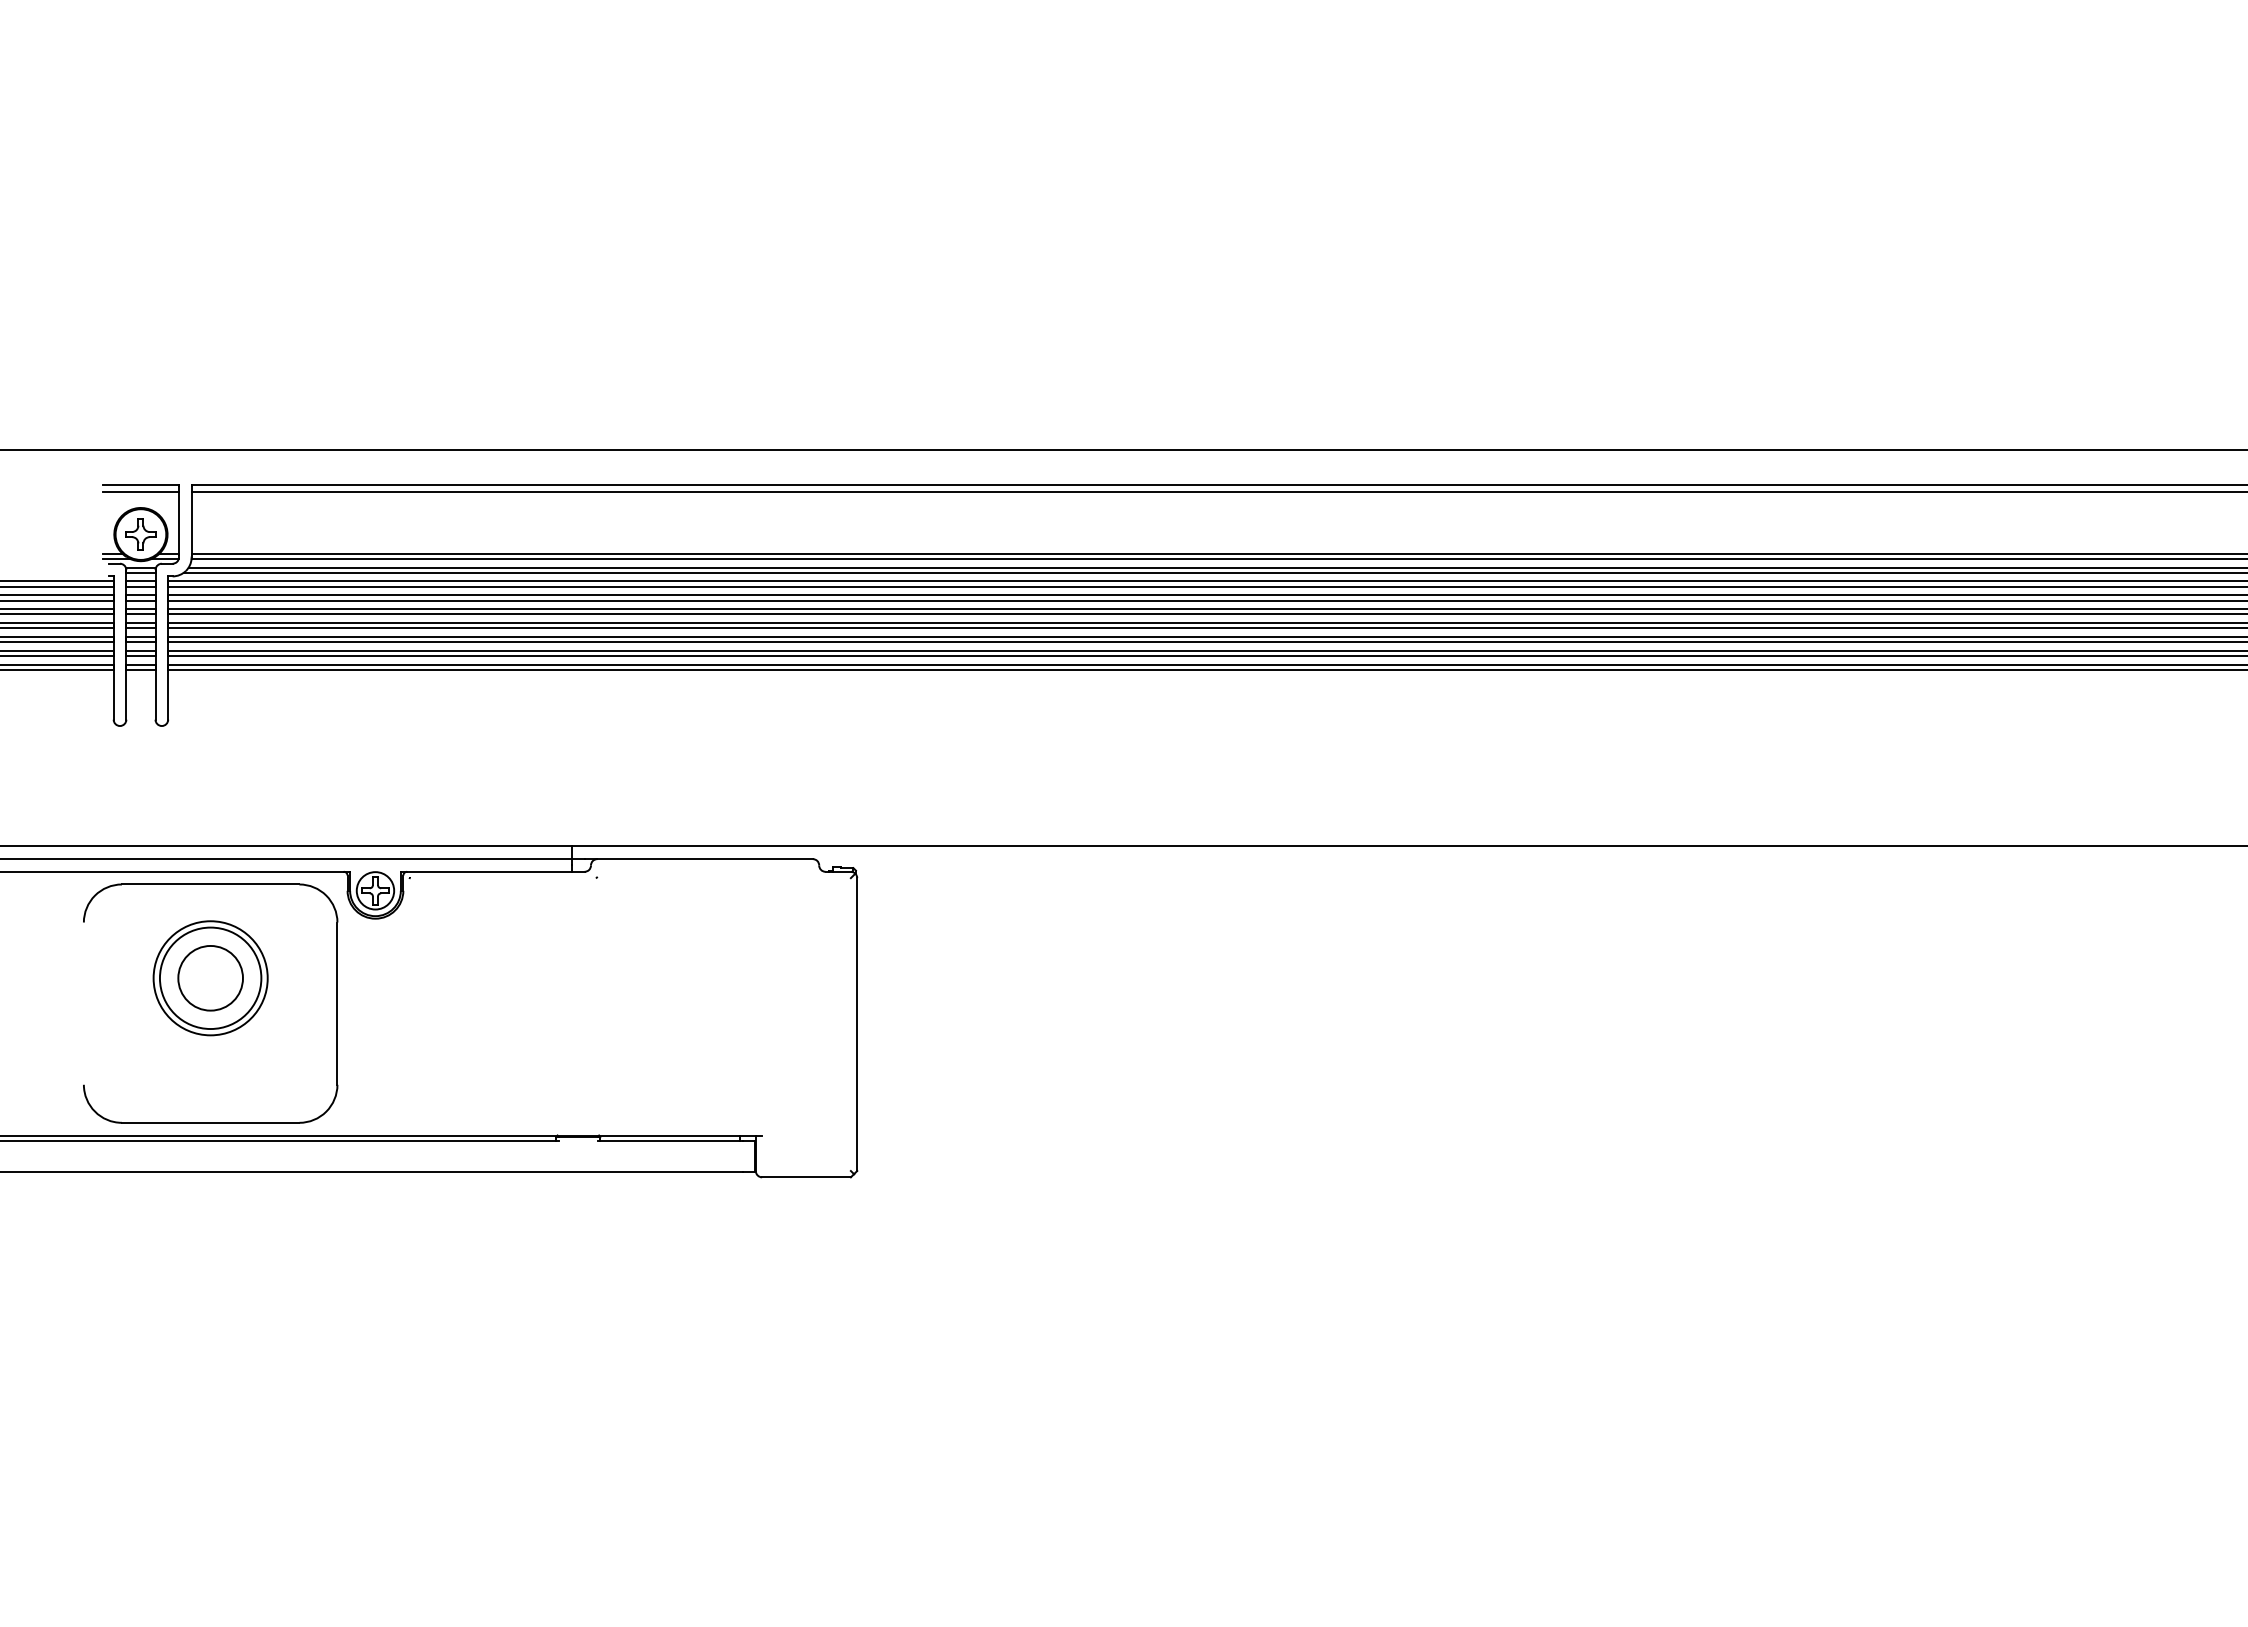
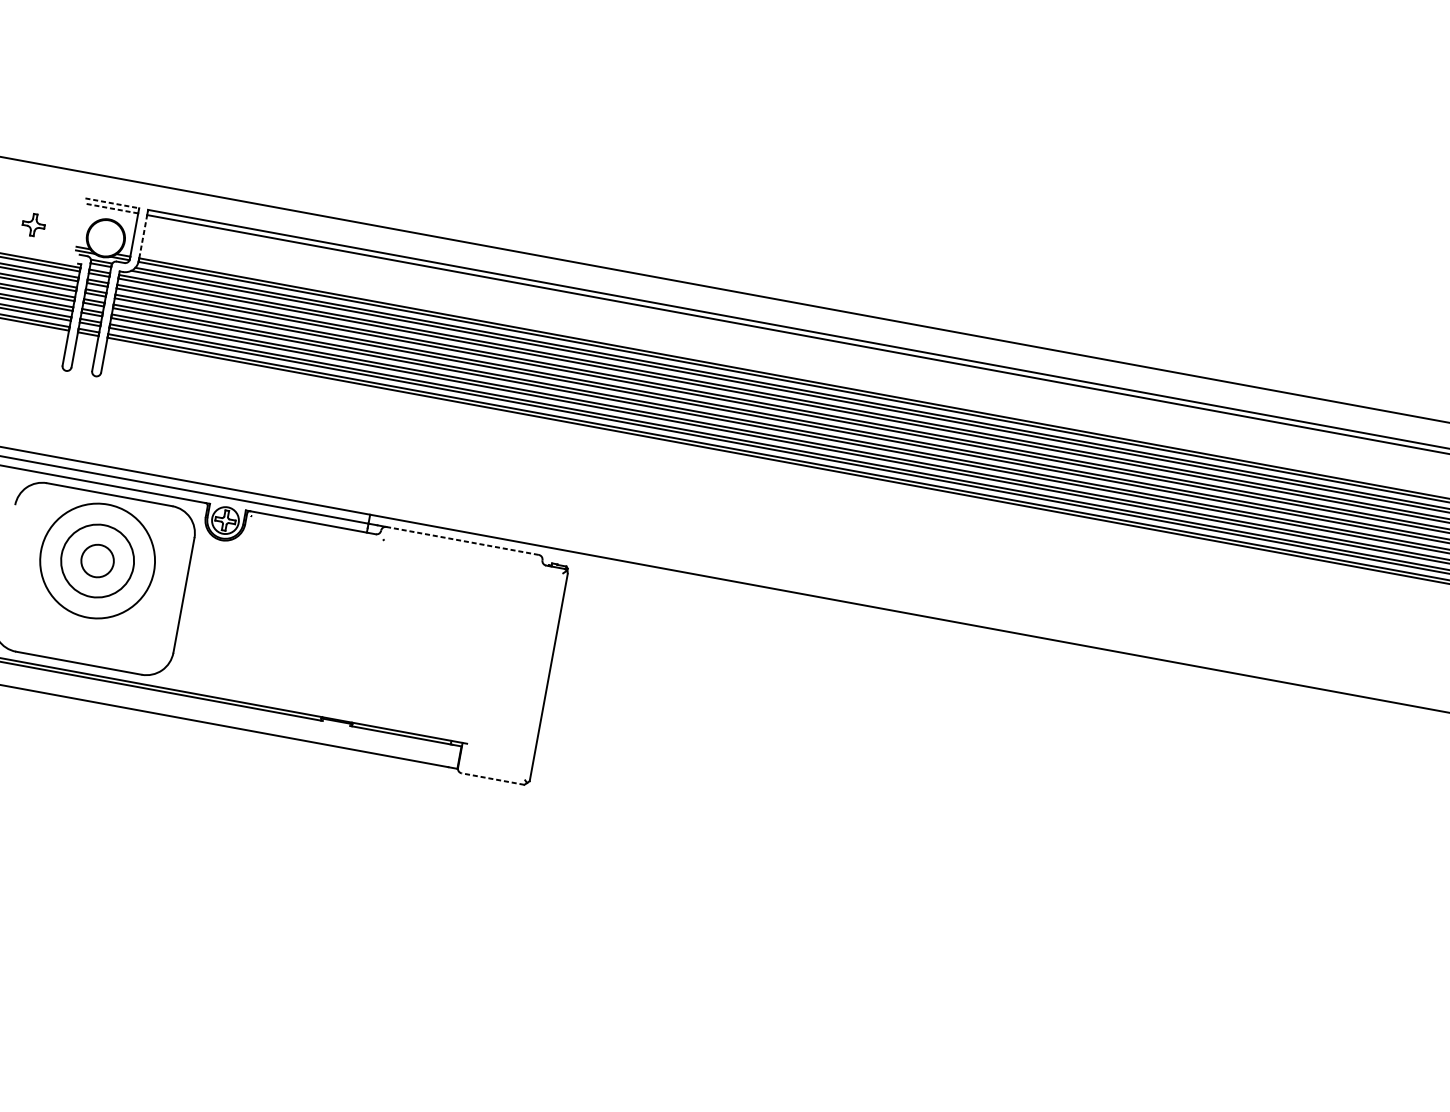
line: (141, 485) -> (112, 203), solid -> dashed
line: (140, 492) -> (111, 208), solid -> dashed
line: (191, 523) -> (143, 237), solid -> dashed
part: (140, 534) -> (33, 224), moved
line: (705, 859) -> (462, 541), solid -> dashed
circle: (210, 977) -> (97, 560), size x0.7
circle: (210, 978) -> (97, 561), size x1.4
line: (806, 1177) -> (493, 779), solid -> dashed

